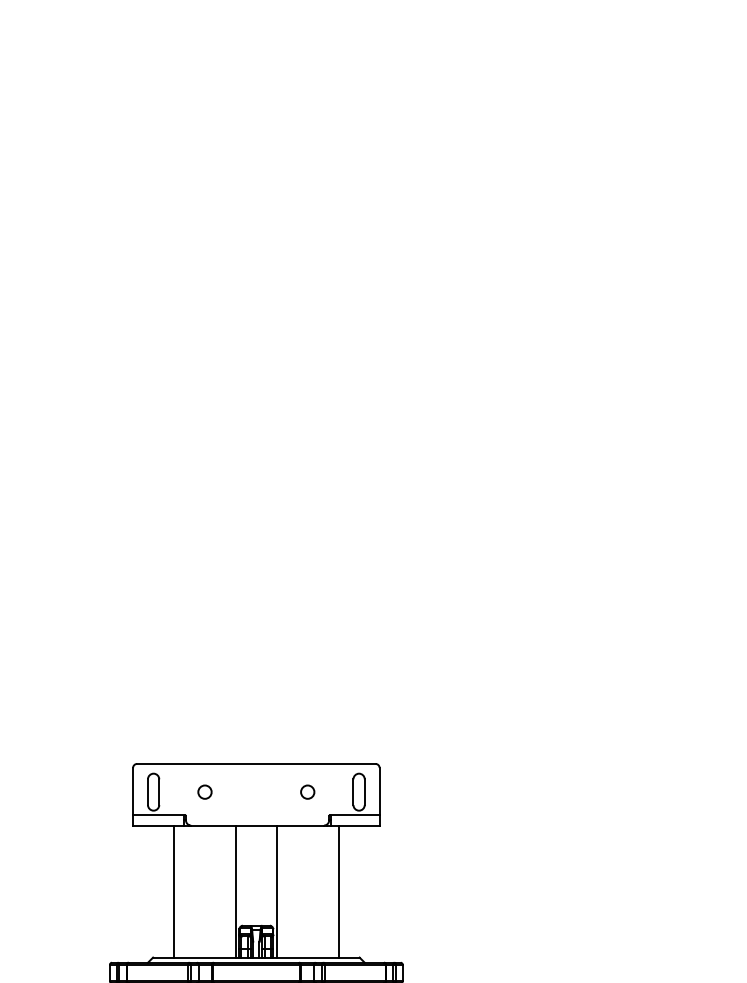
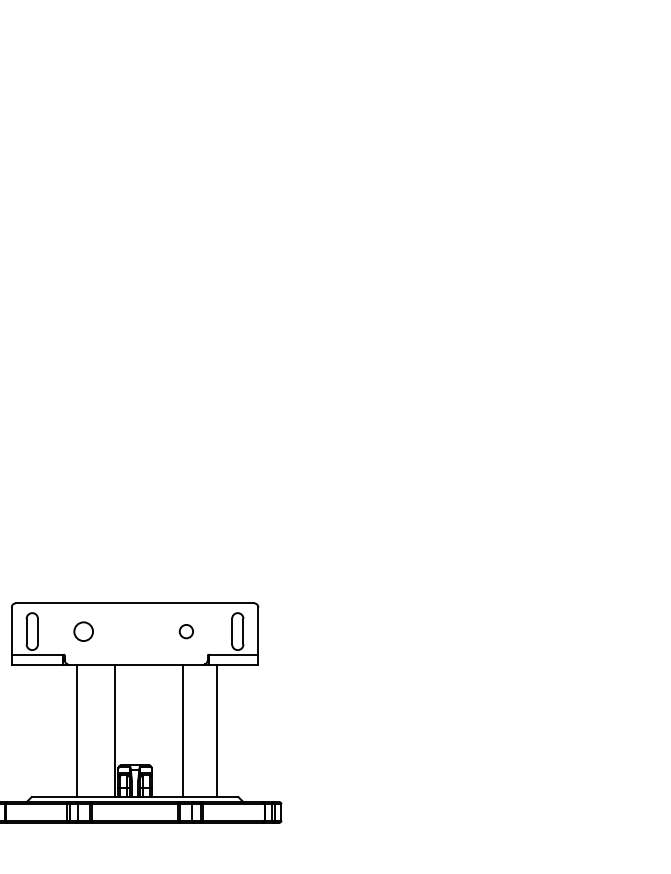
circle: (204, 791) -> (83, 630), size x1.4
line: (174, 891) -> (77, 730), moved
line: (276, 891) -> (183, 730), moved

